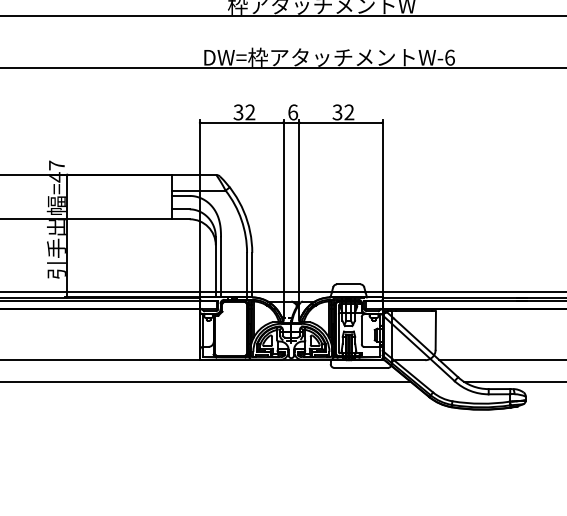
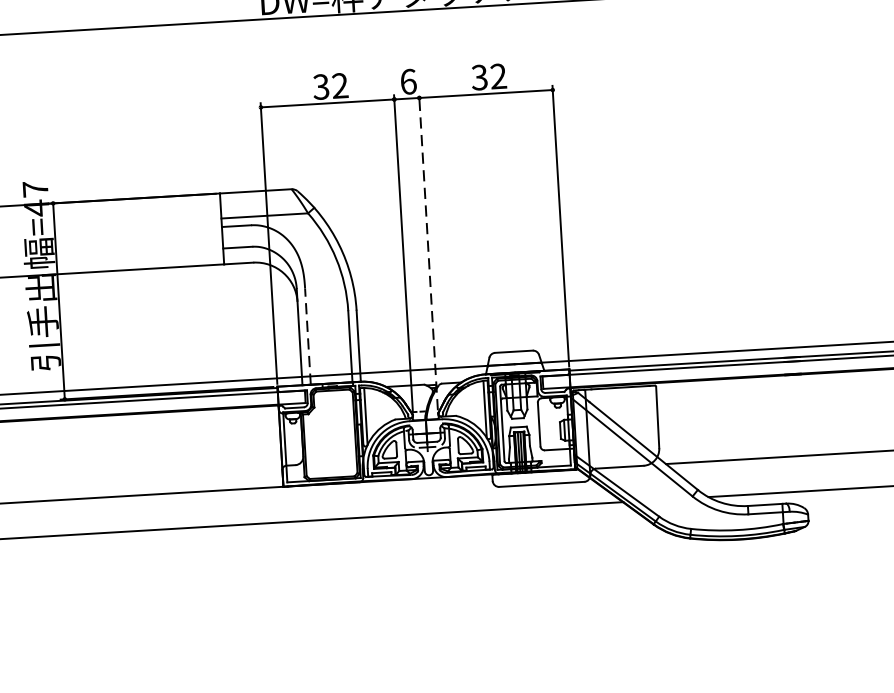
line: (299, 219) -> (428, 252), solid -> dashed
line: (221, 266) -> (308, 335), solid -> dashed

